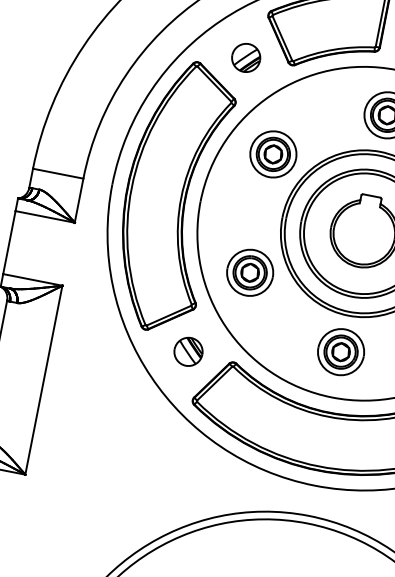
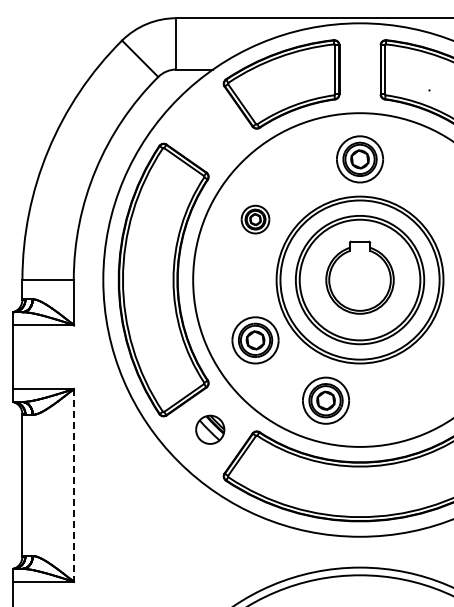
part: (246, 58) -> (210, 130), removed
part: (273, 154) -> (255, 219), size x0.6
part: (340, 351) -> (325, 400), moved
line: (43, 380) -> (73, 485), solid -> dashed

